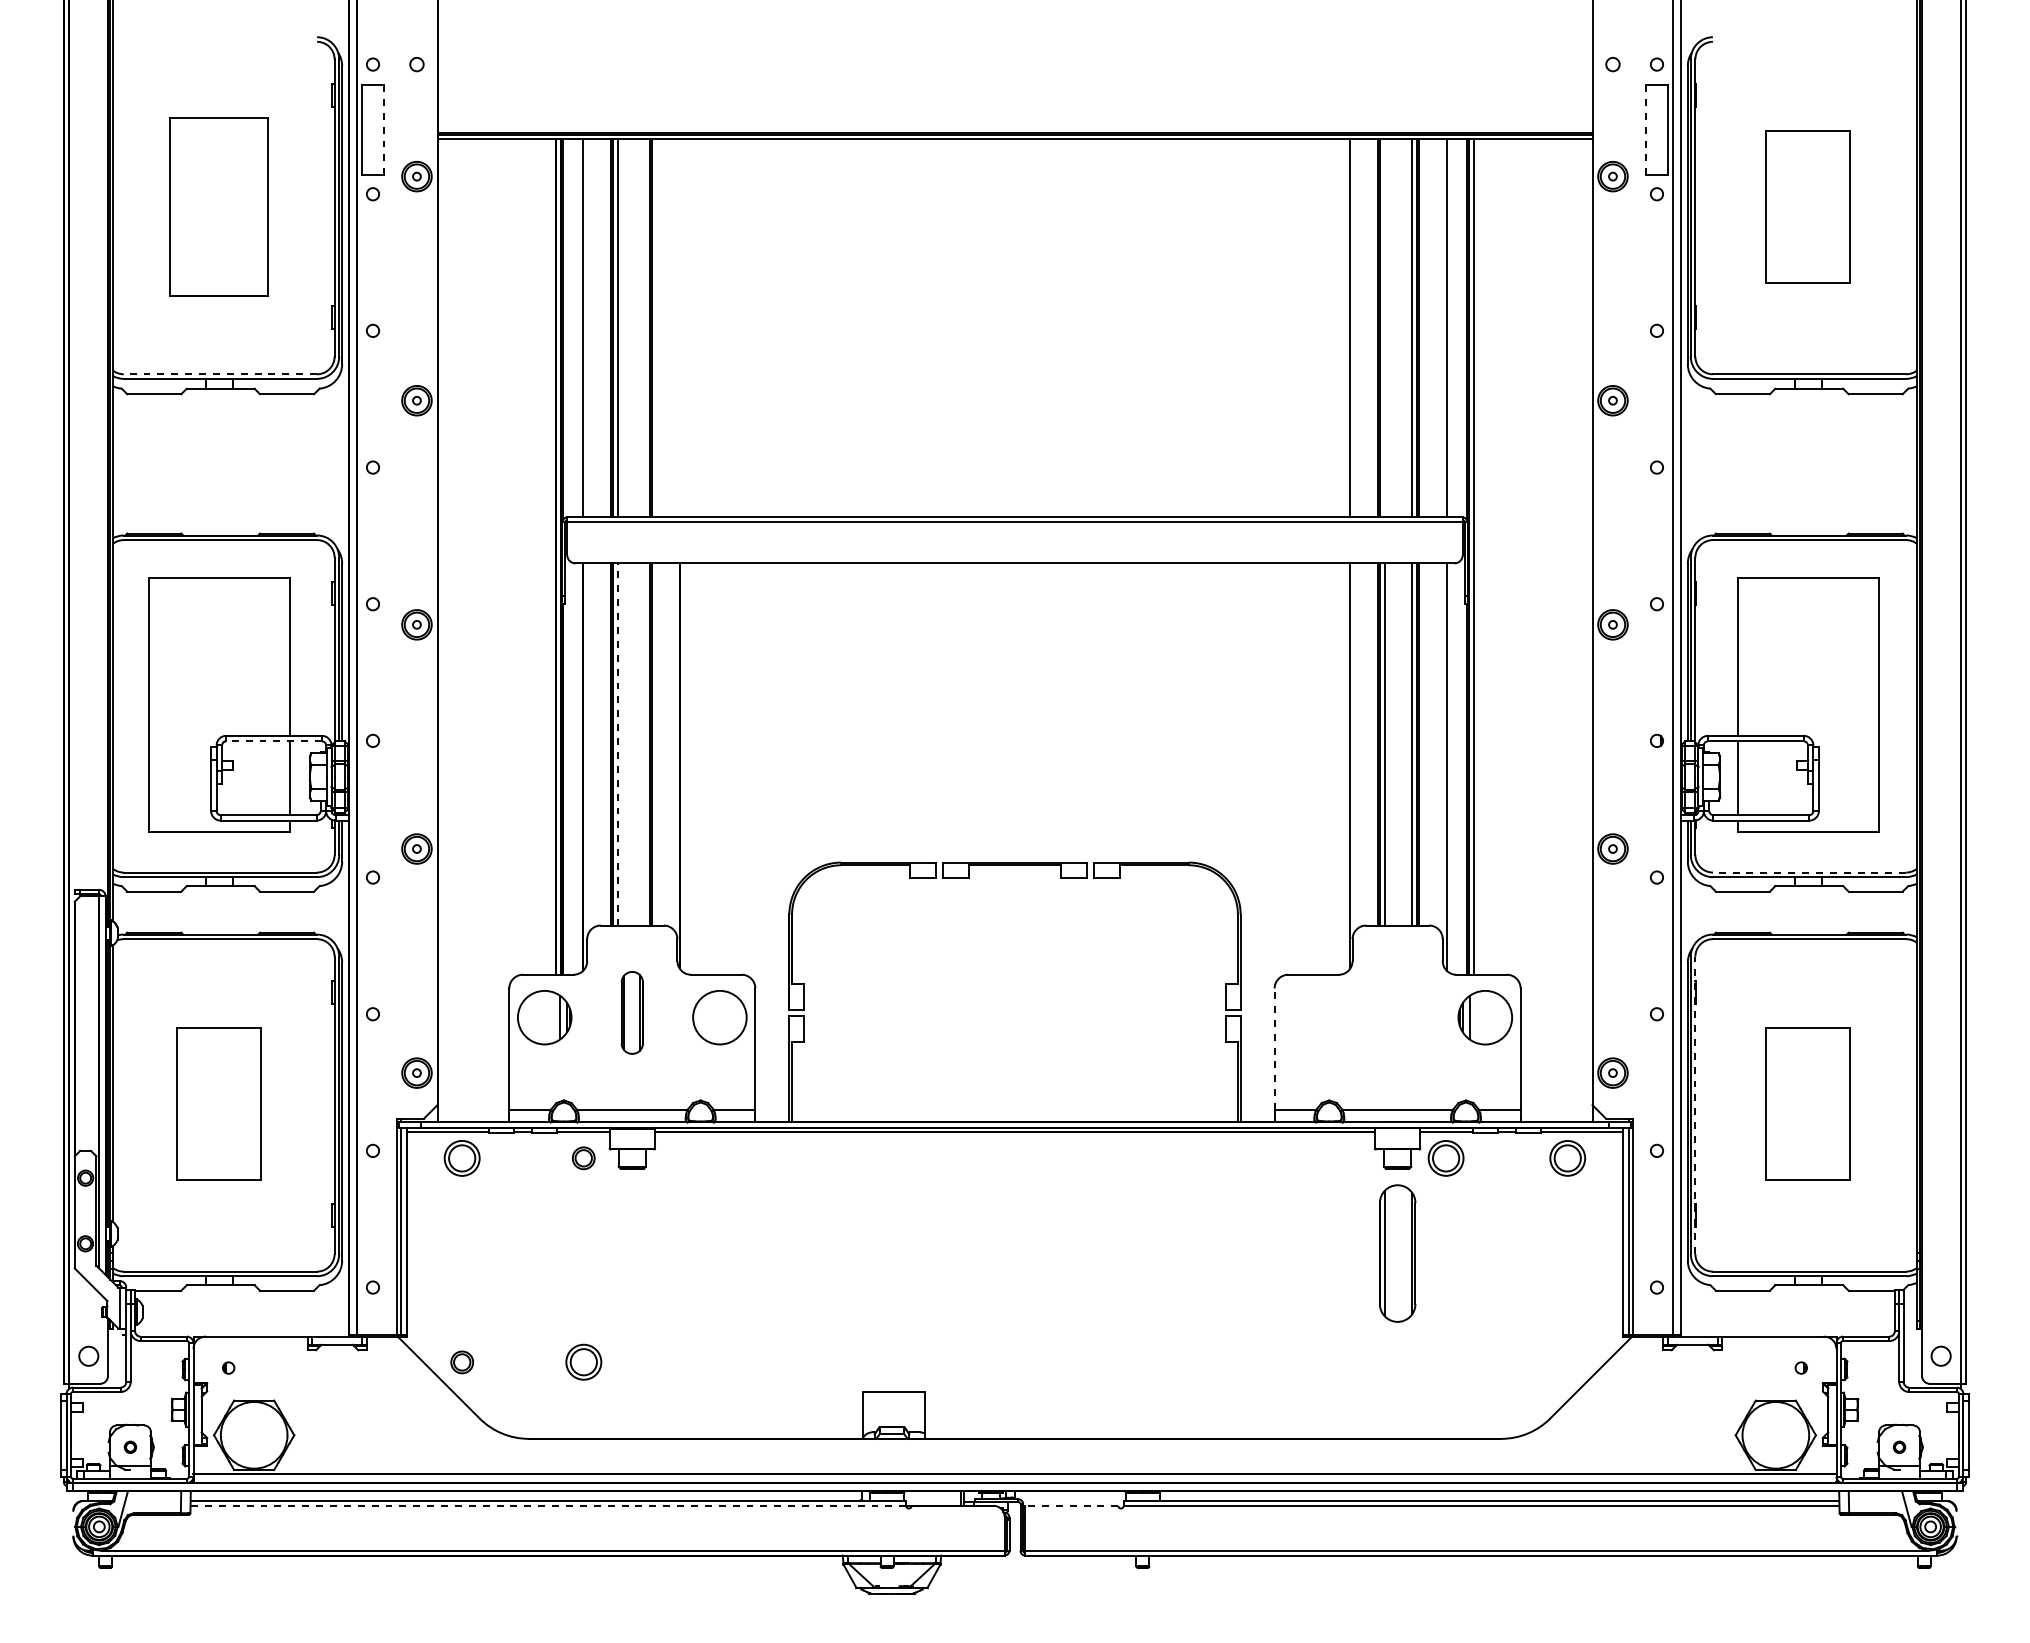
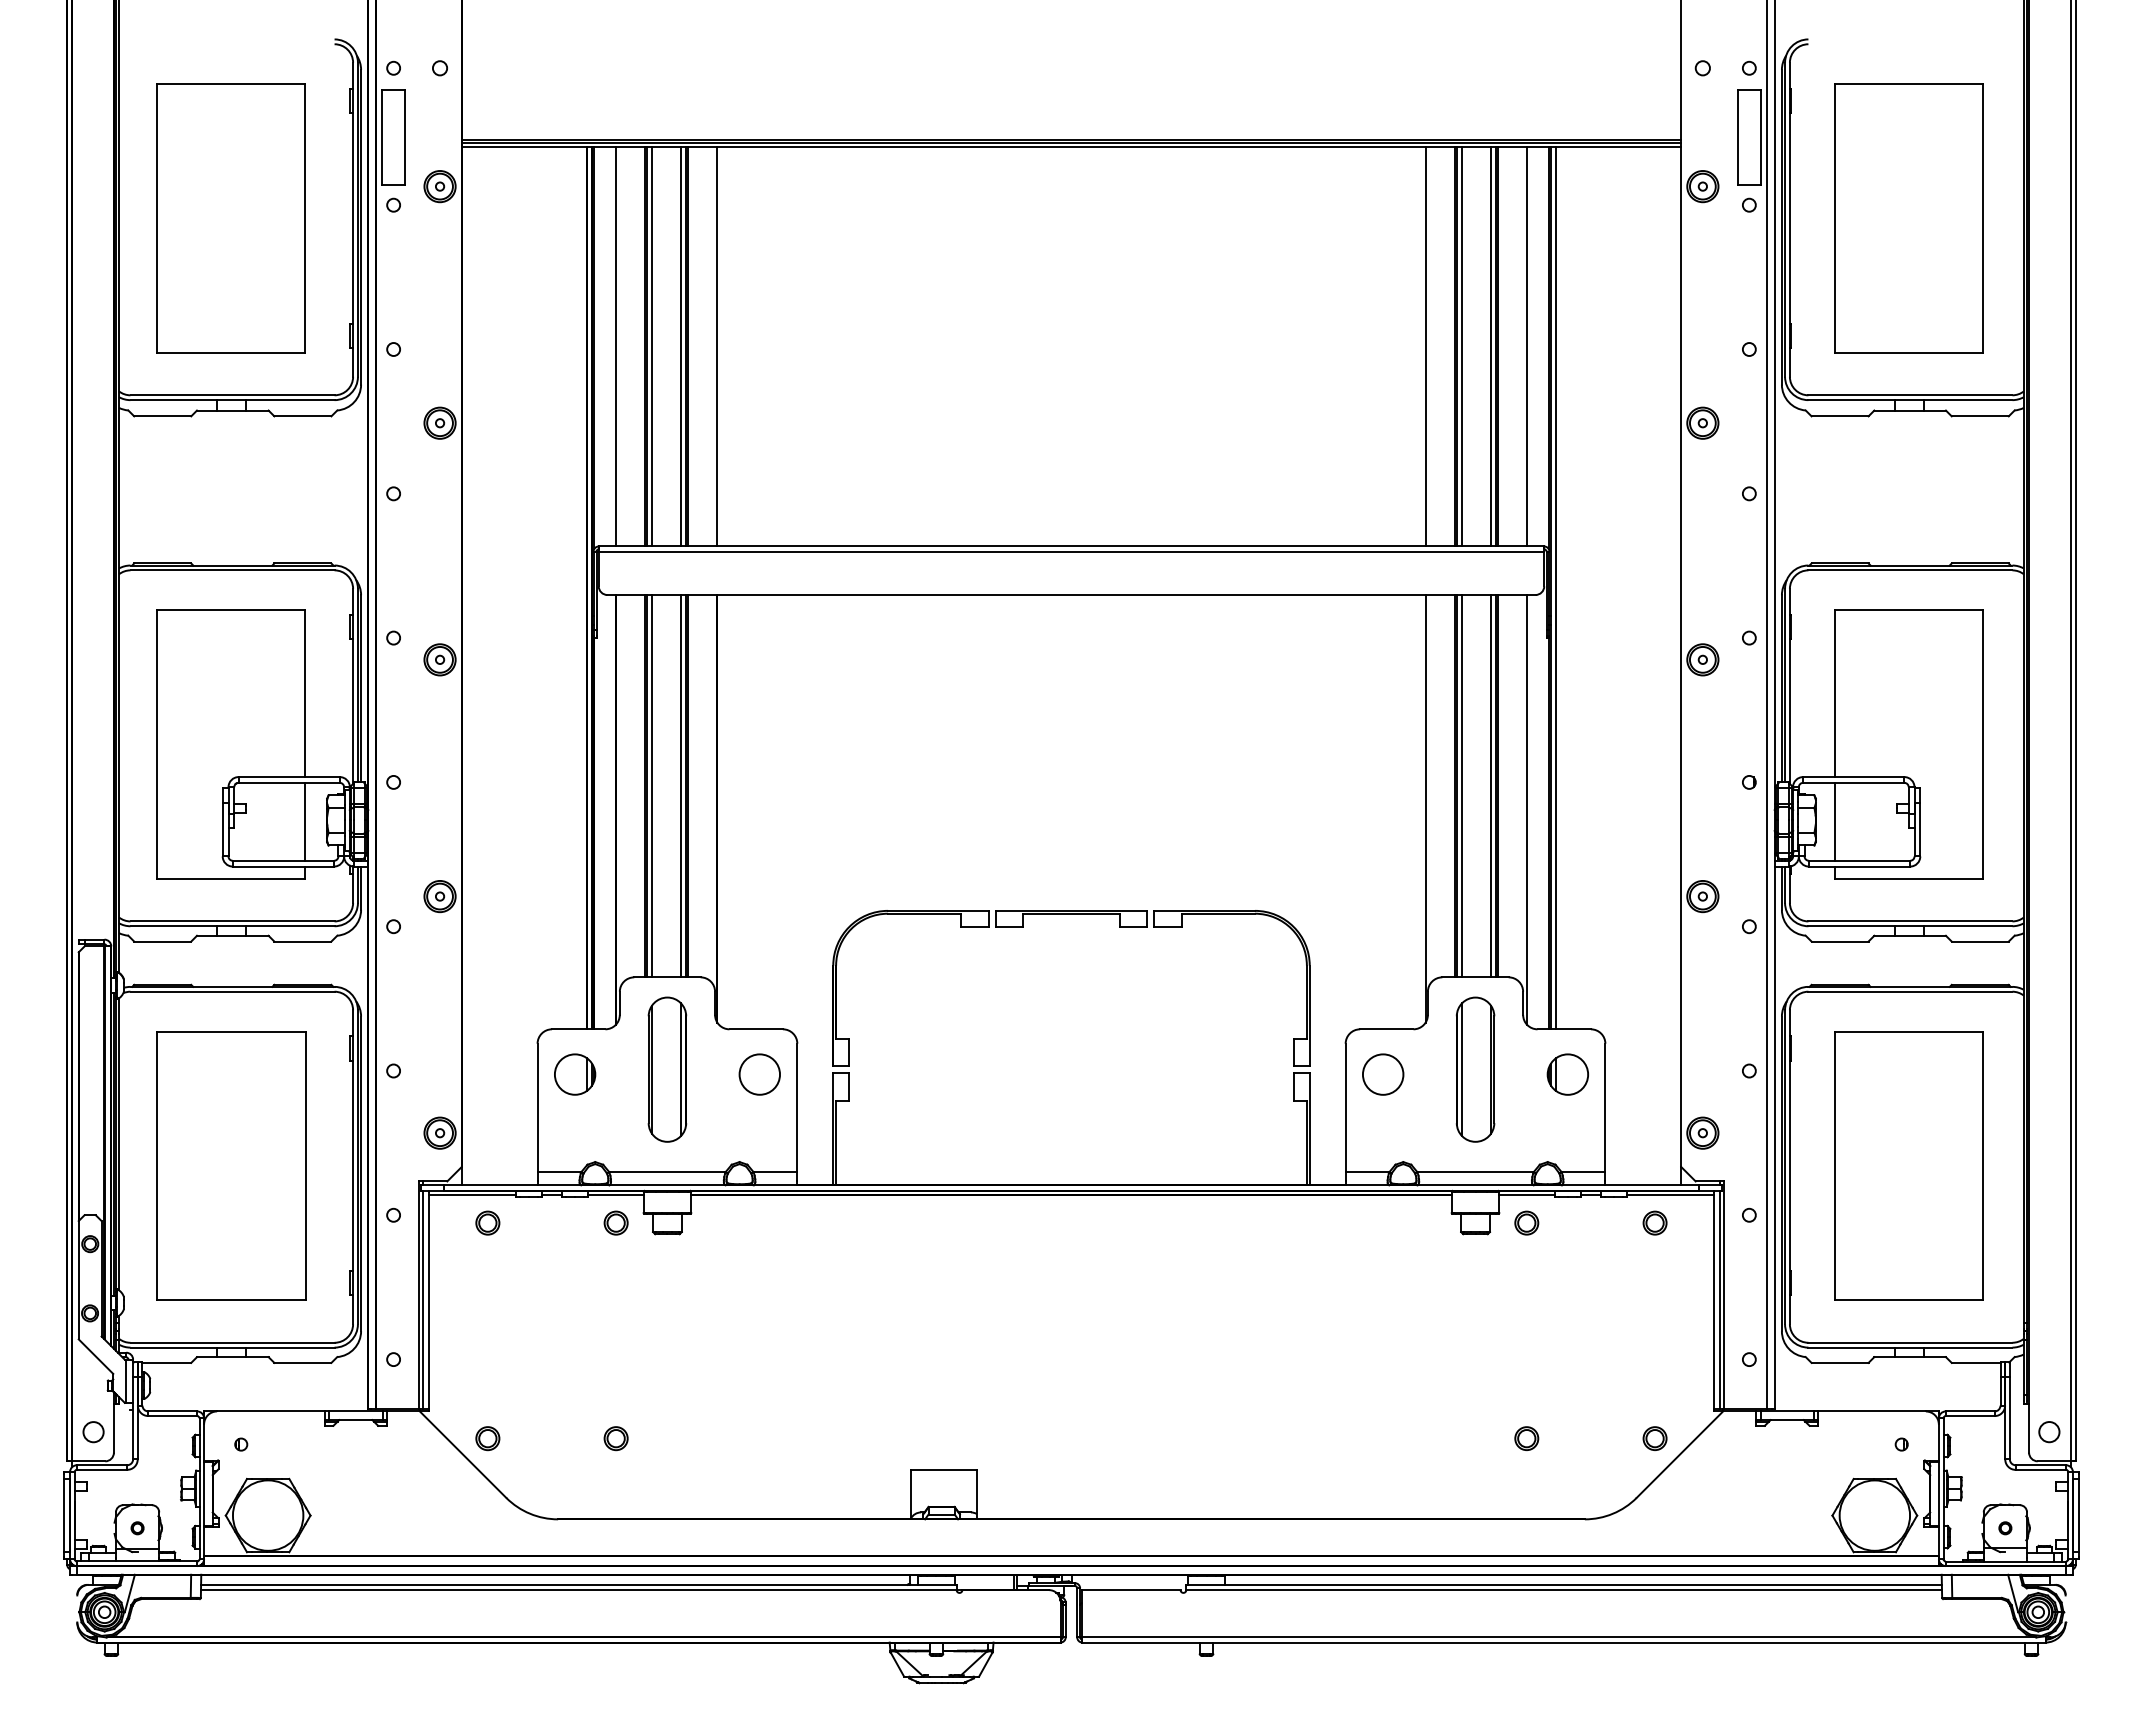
line: (384, 130) -> (405, 137), dashed -> solid
line: (1645, 130) -> (1737, 137), dashed -> solid
part: (218, 206) -> (230, 218), size x1.43
part: (1807, 206) -> (1908, 218), size x1.67
line: (644, 328) -> (680, 346), added
line: (679, 328) -> (717, 346), added
line: (1385, 328) -> (1462, 346), added
line: (220, 374) -> (232, 395), dashed -> solid
line: (274, 740) -> (289, 782), dashed -> solid
line: (618, 743) -> (652, 785), dashed -> solid
line: (644, 743) -> (680, 785), added
line: (1808, 872) -> (1909, 921), dashed -> solid
part: (632, 1012) -> (667, 1069), size x1.67
part: (545, 1017) -> (575, 1074), size x0.71
circle: (719, 1017) -> (759, 1074), size x0.71
circle: (1310, 1017) -> (1383, 1074), added
part: (1484, 1017) -> (1567, 1074), size x0.71
line: (1274, 1048) -> (1345, 1107), dashed -> solid
part: (219, 1103) -> (231, 1165), size x1.67
part: (1807, 1103) -> (1908, 1165), size x1.67
line: (1695, 1105) -> (1789, 1167), dashed -> solid
part: (461, 1157) -> (487, 1222), size x0.62
part: (1445, 1157) -> (1526, 1222), size x0.62
part: (1567, 1157) -> (1654, 1222), size x0.62
part: (1397, 1253) -> (1475, 1069), moved
part: (583, 1362) -> (615, 1438), size x0.62
part: (1445, 1362) -> (1526, 1438), added
part: (1567, 1362) -> (1654, 1438), added
line: (548, 1506) -> (578, 1590), dashed -> solid
line: (1071, 1506) -> (1131, 1590), dashed -> solid

